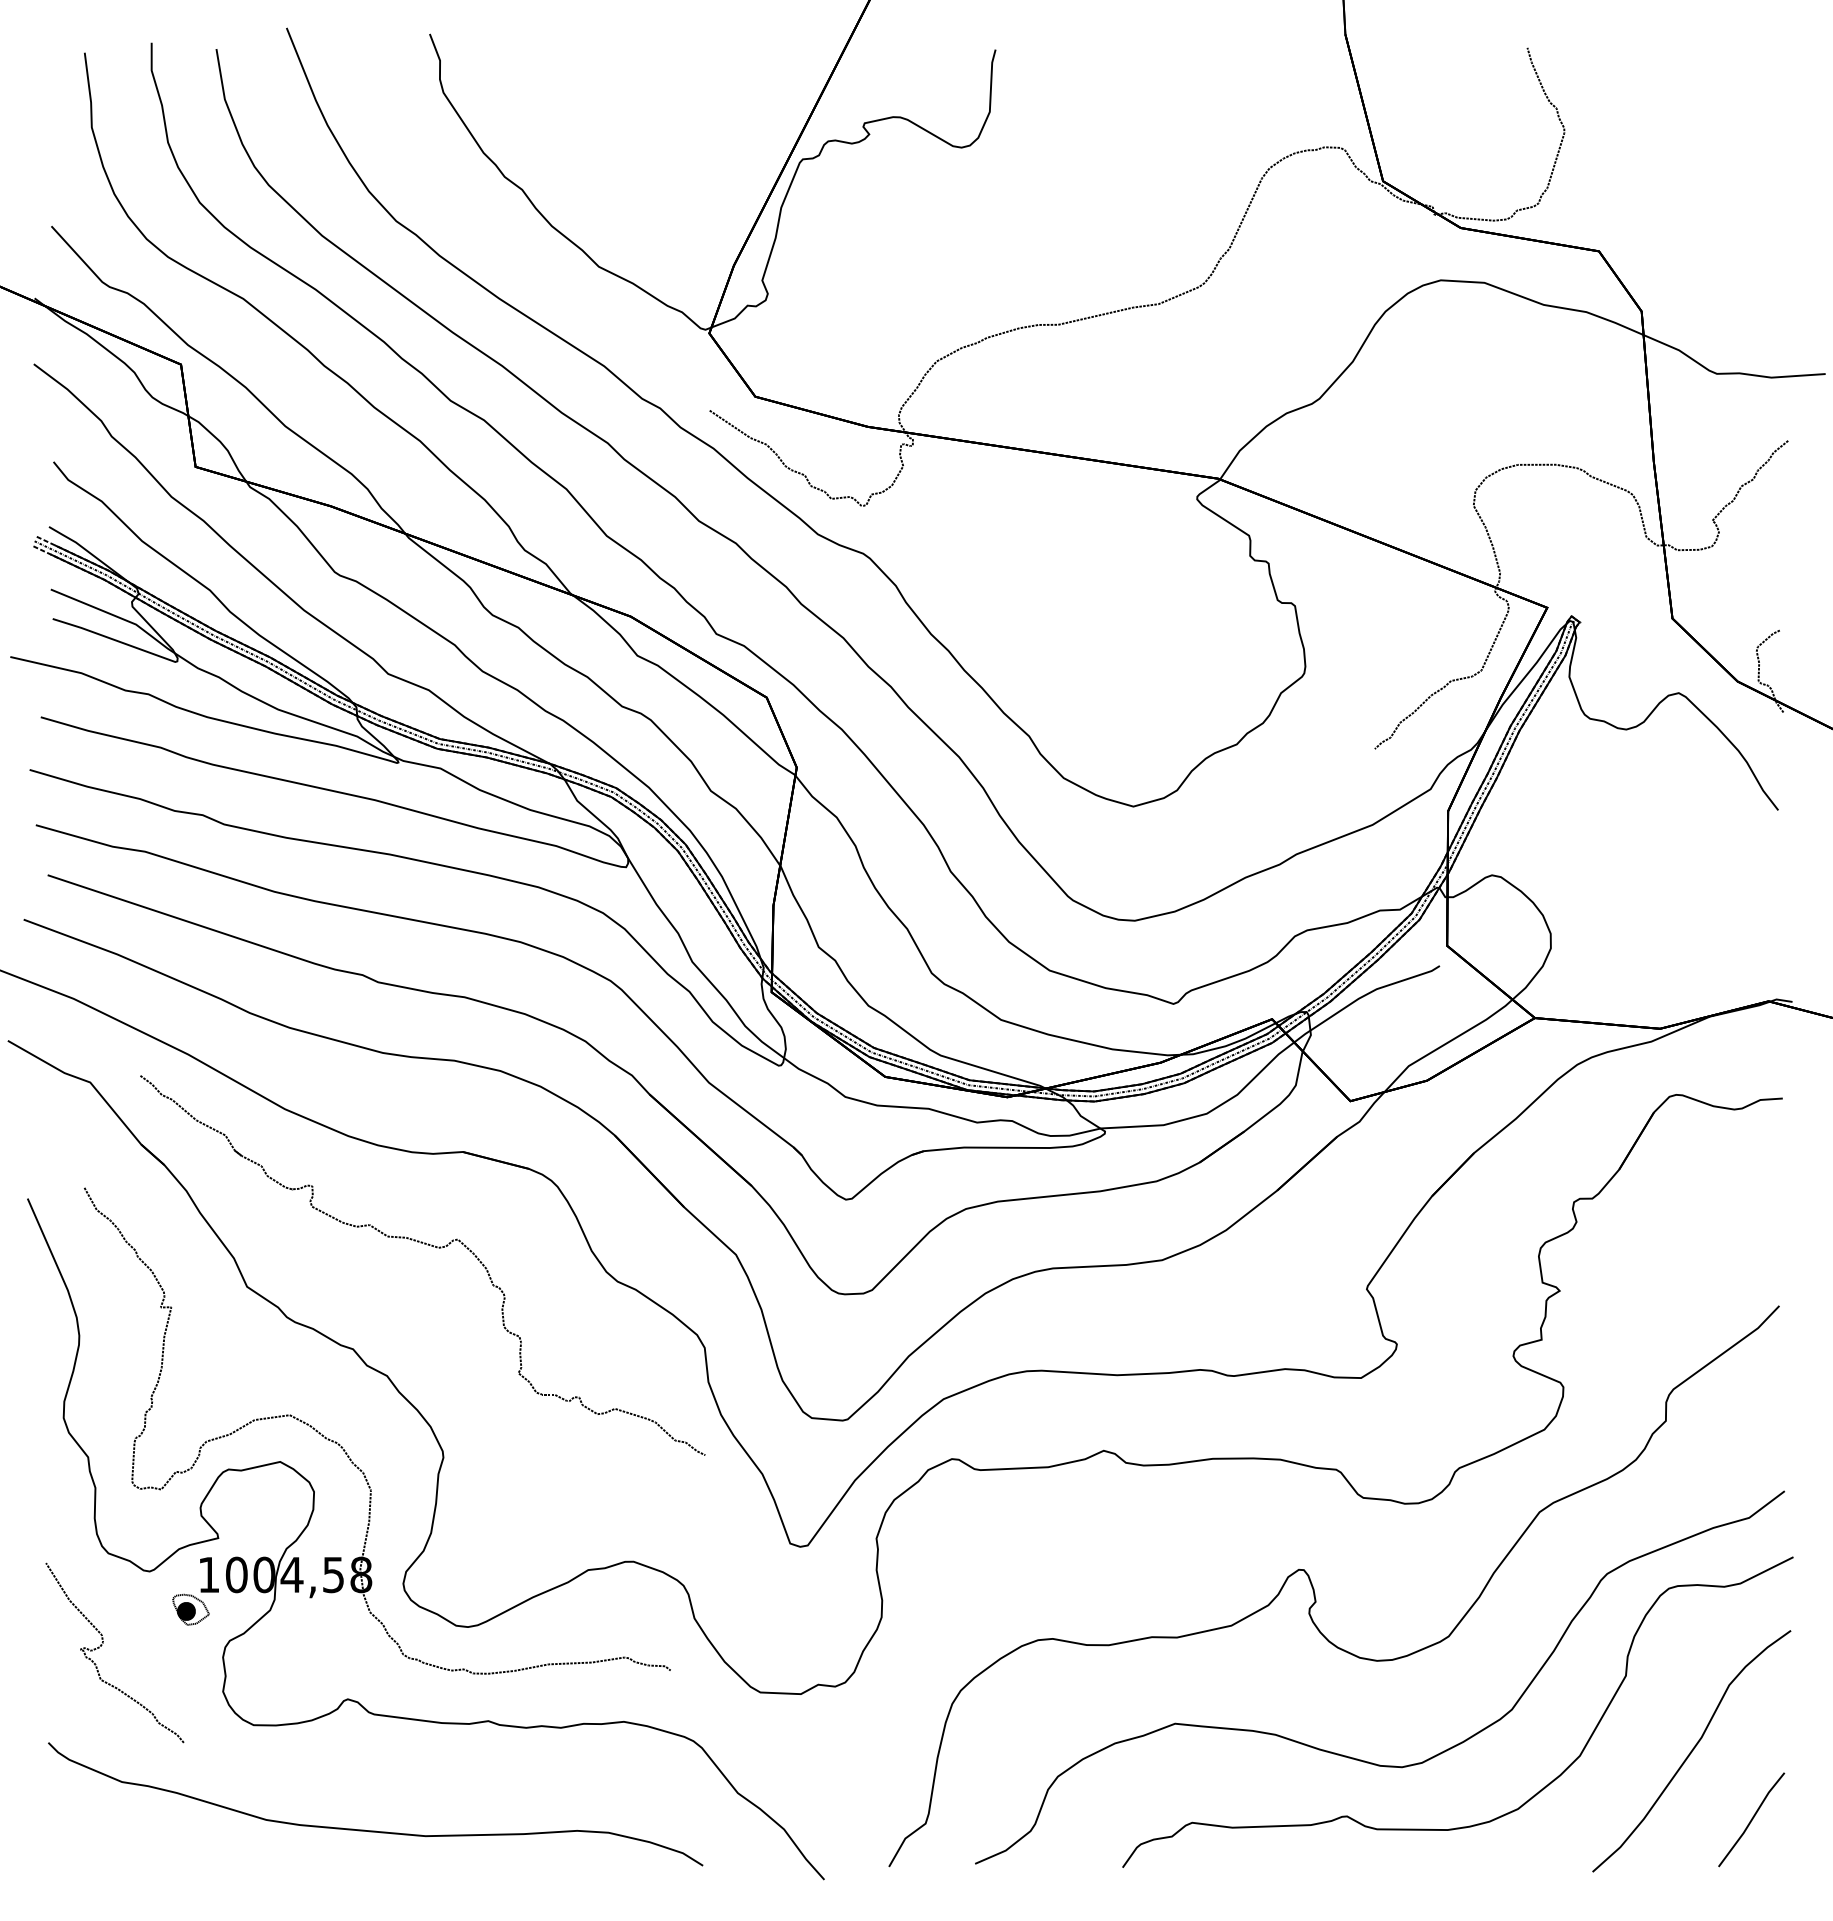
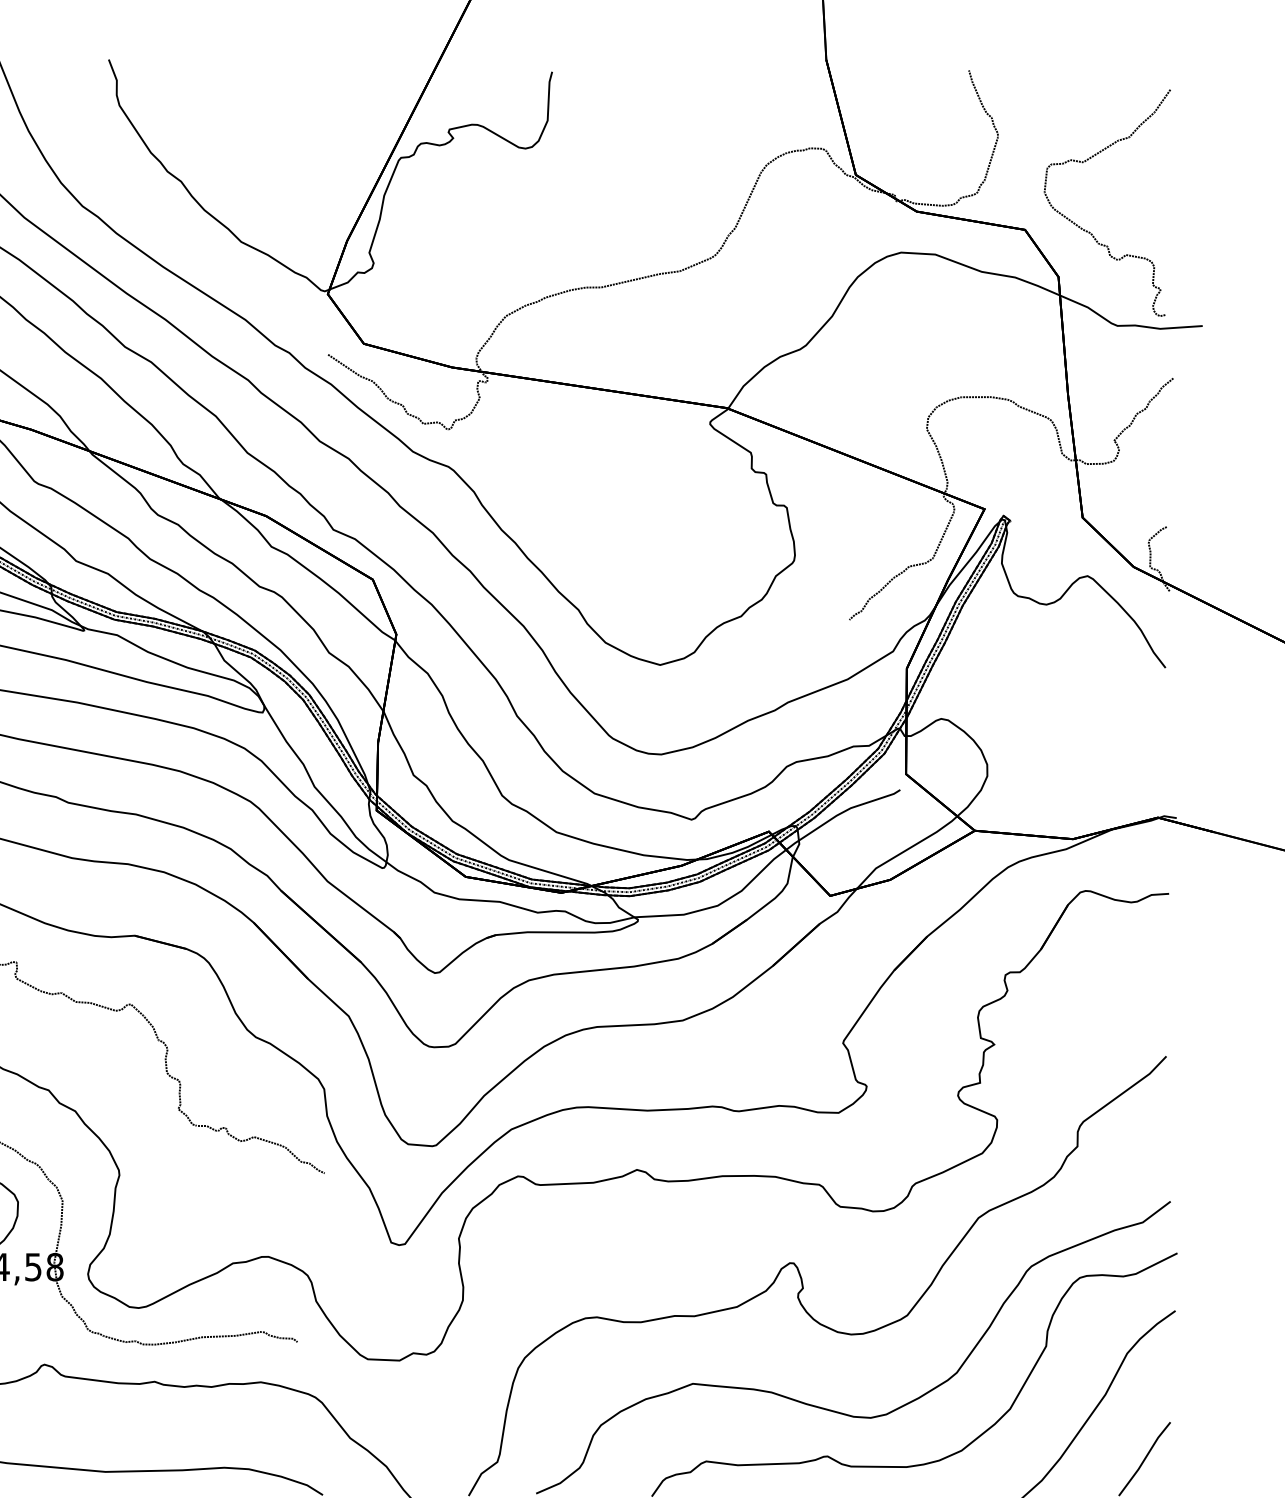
curve: (1682, 254) -> (1090, 232), added

